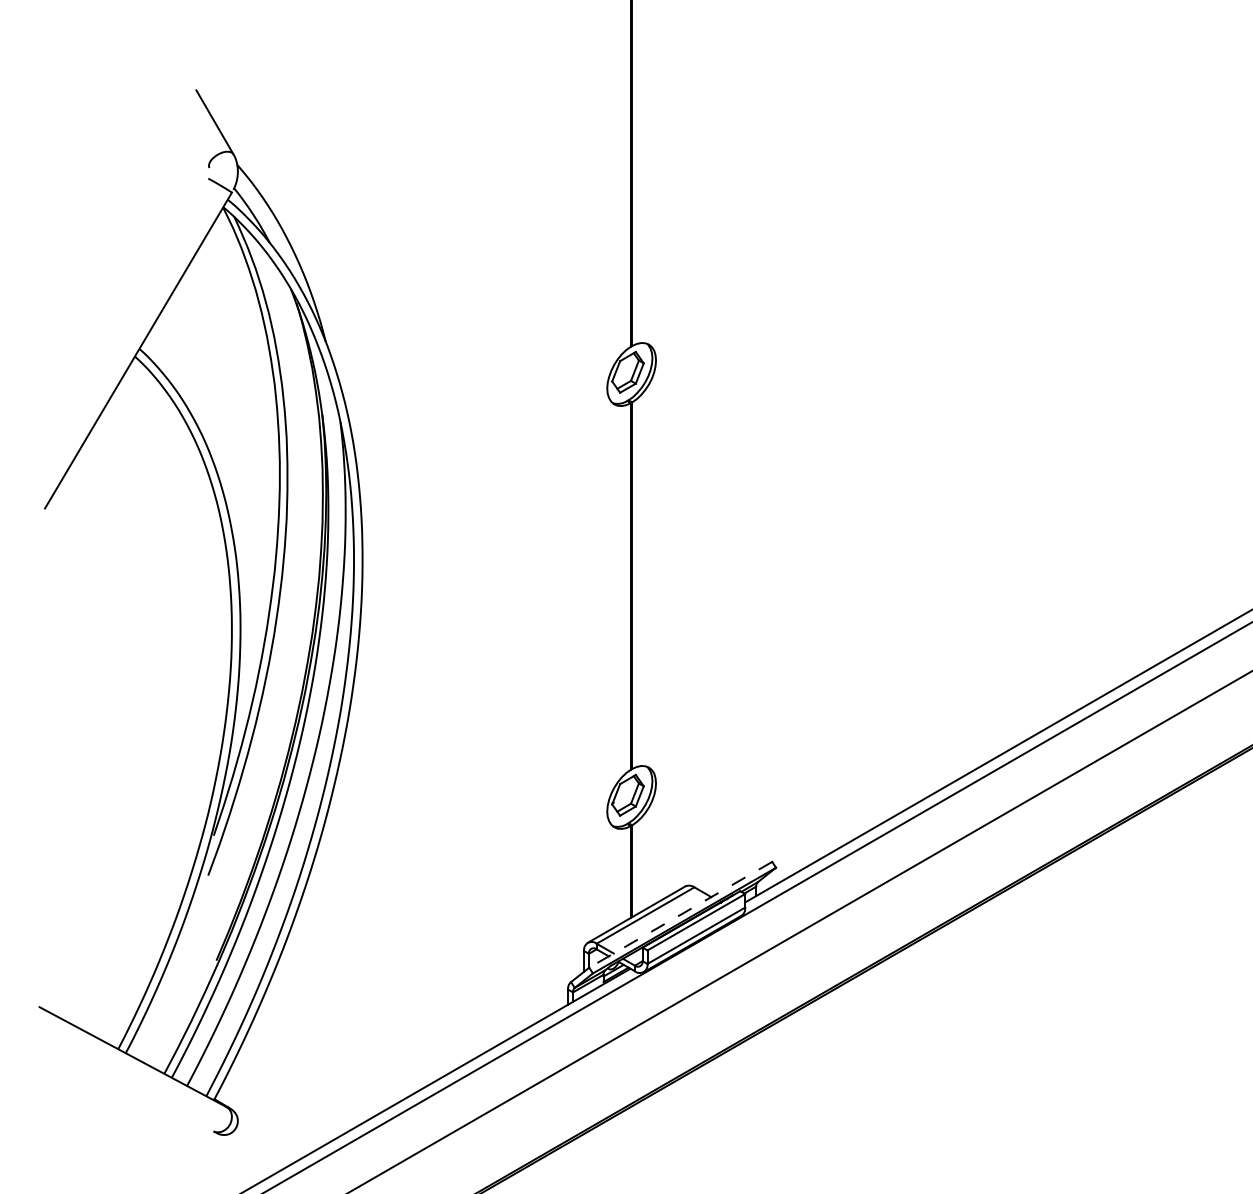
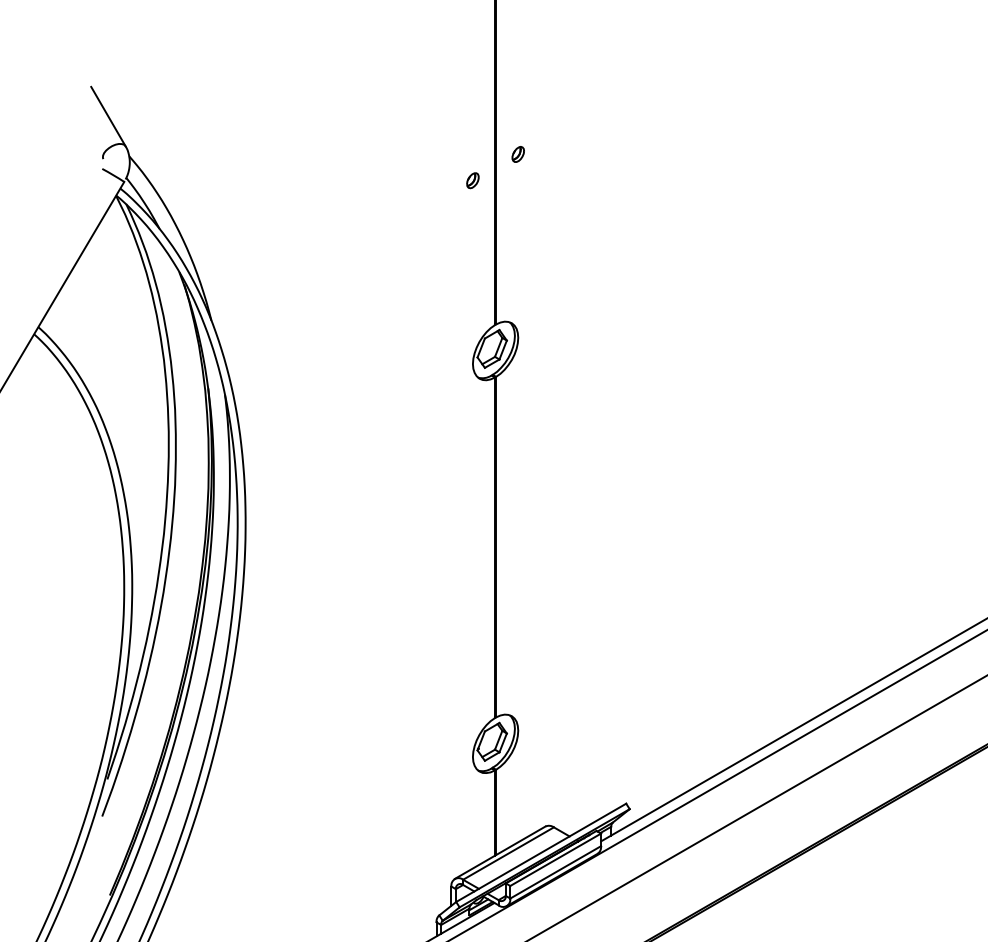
part: (656, 162) -> (518, 153), added
part: (607, 191) -> (473, 180), added
line: (680, 914) -> (540, 852), dashed -> solid

